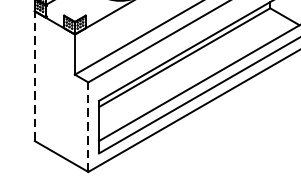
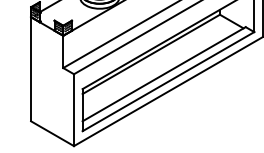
line: (35, 75) -> (31, 68), dashed -> solid
line: (88, 127) -> (74, 110), dashed -> solid

